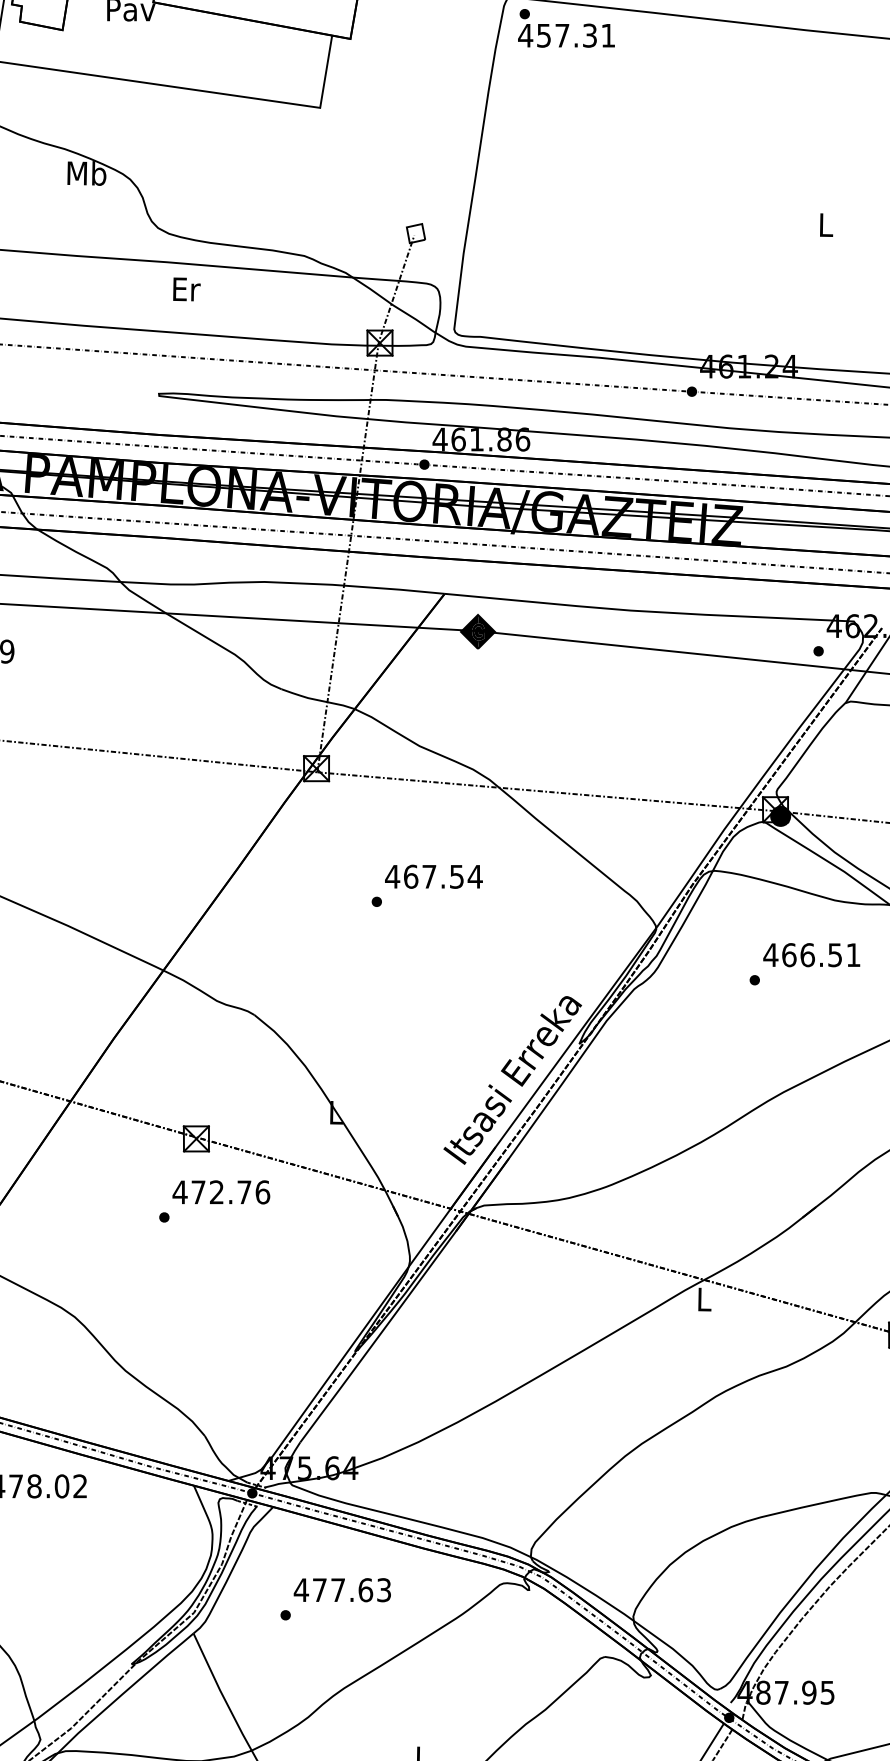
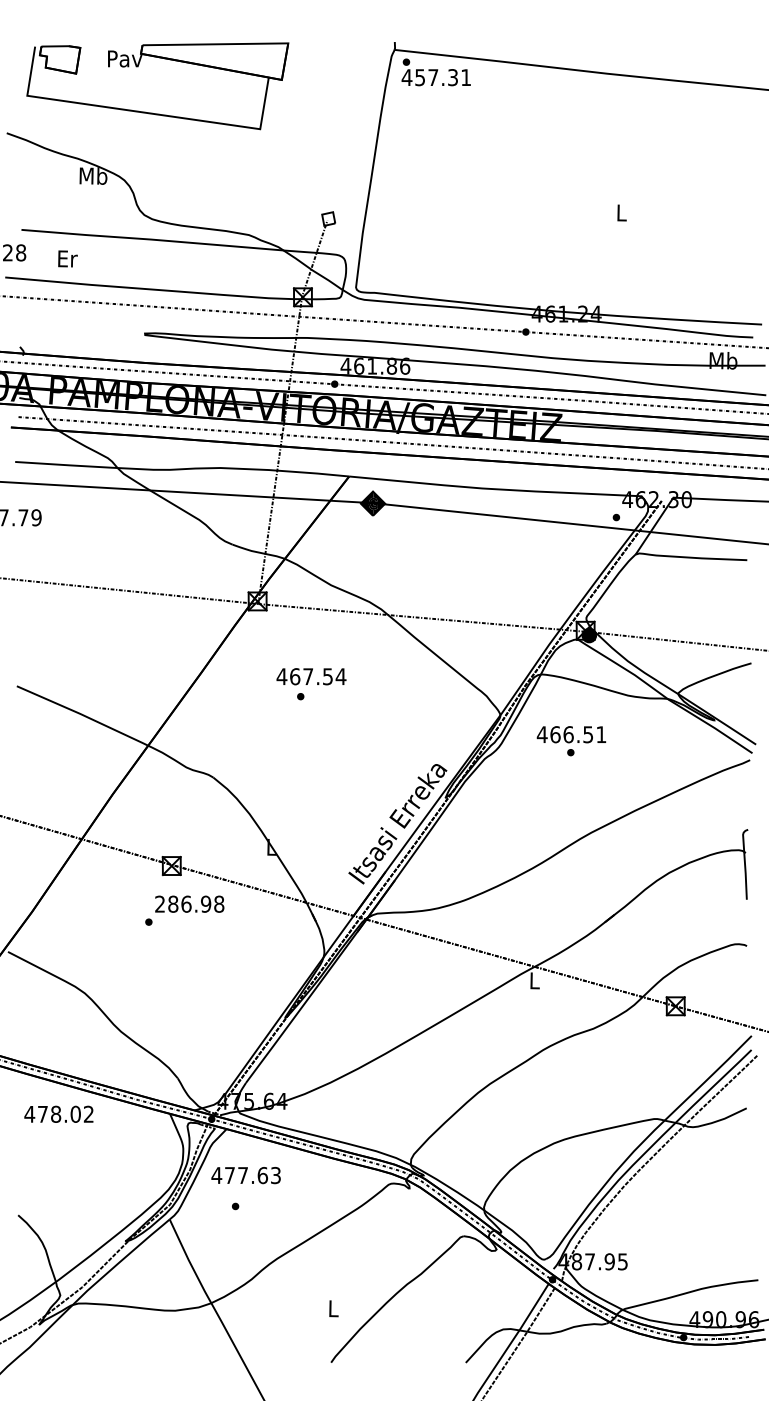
text: (186, 288) -> (67, 258), moved
text: (433, 876) -> (311, 676), moved
text: (811, 954) -> (571, 734), moved
text: (221, 1191) -> (189, 903), 472.76 -> 286.98
text: (341, 1590) -> (245, 1175), moved

